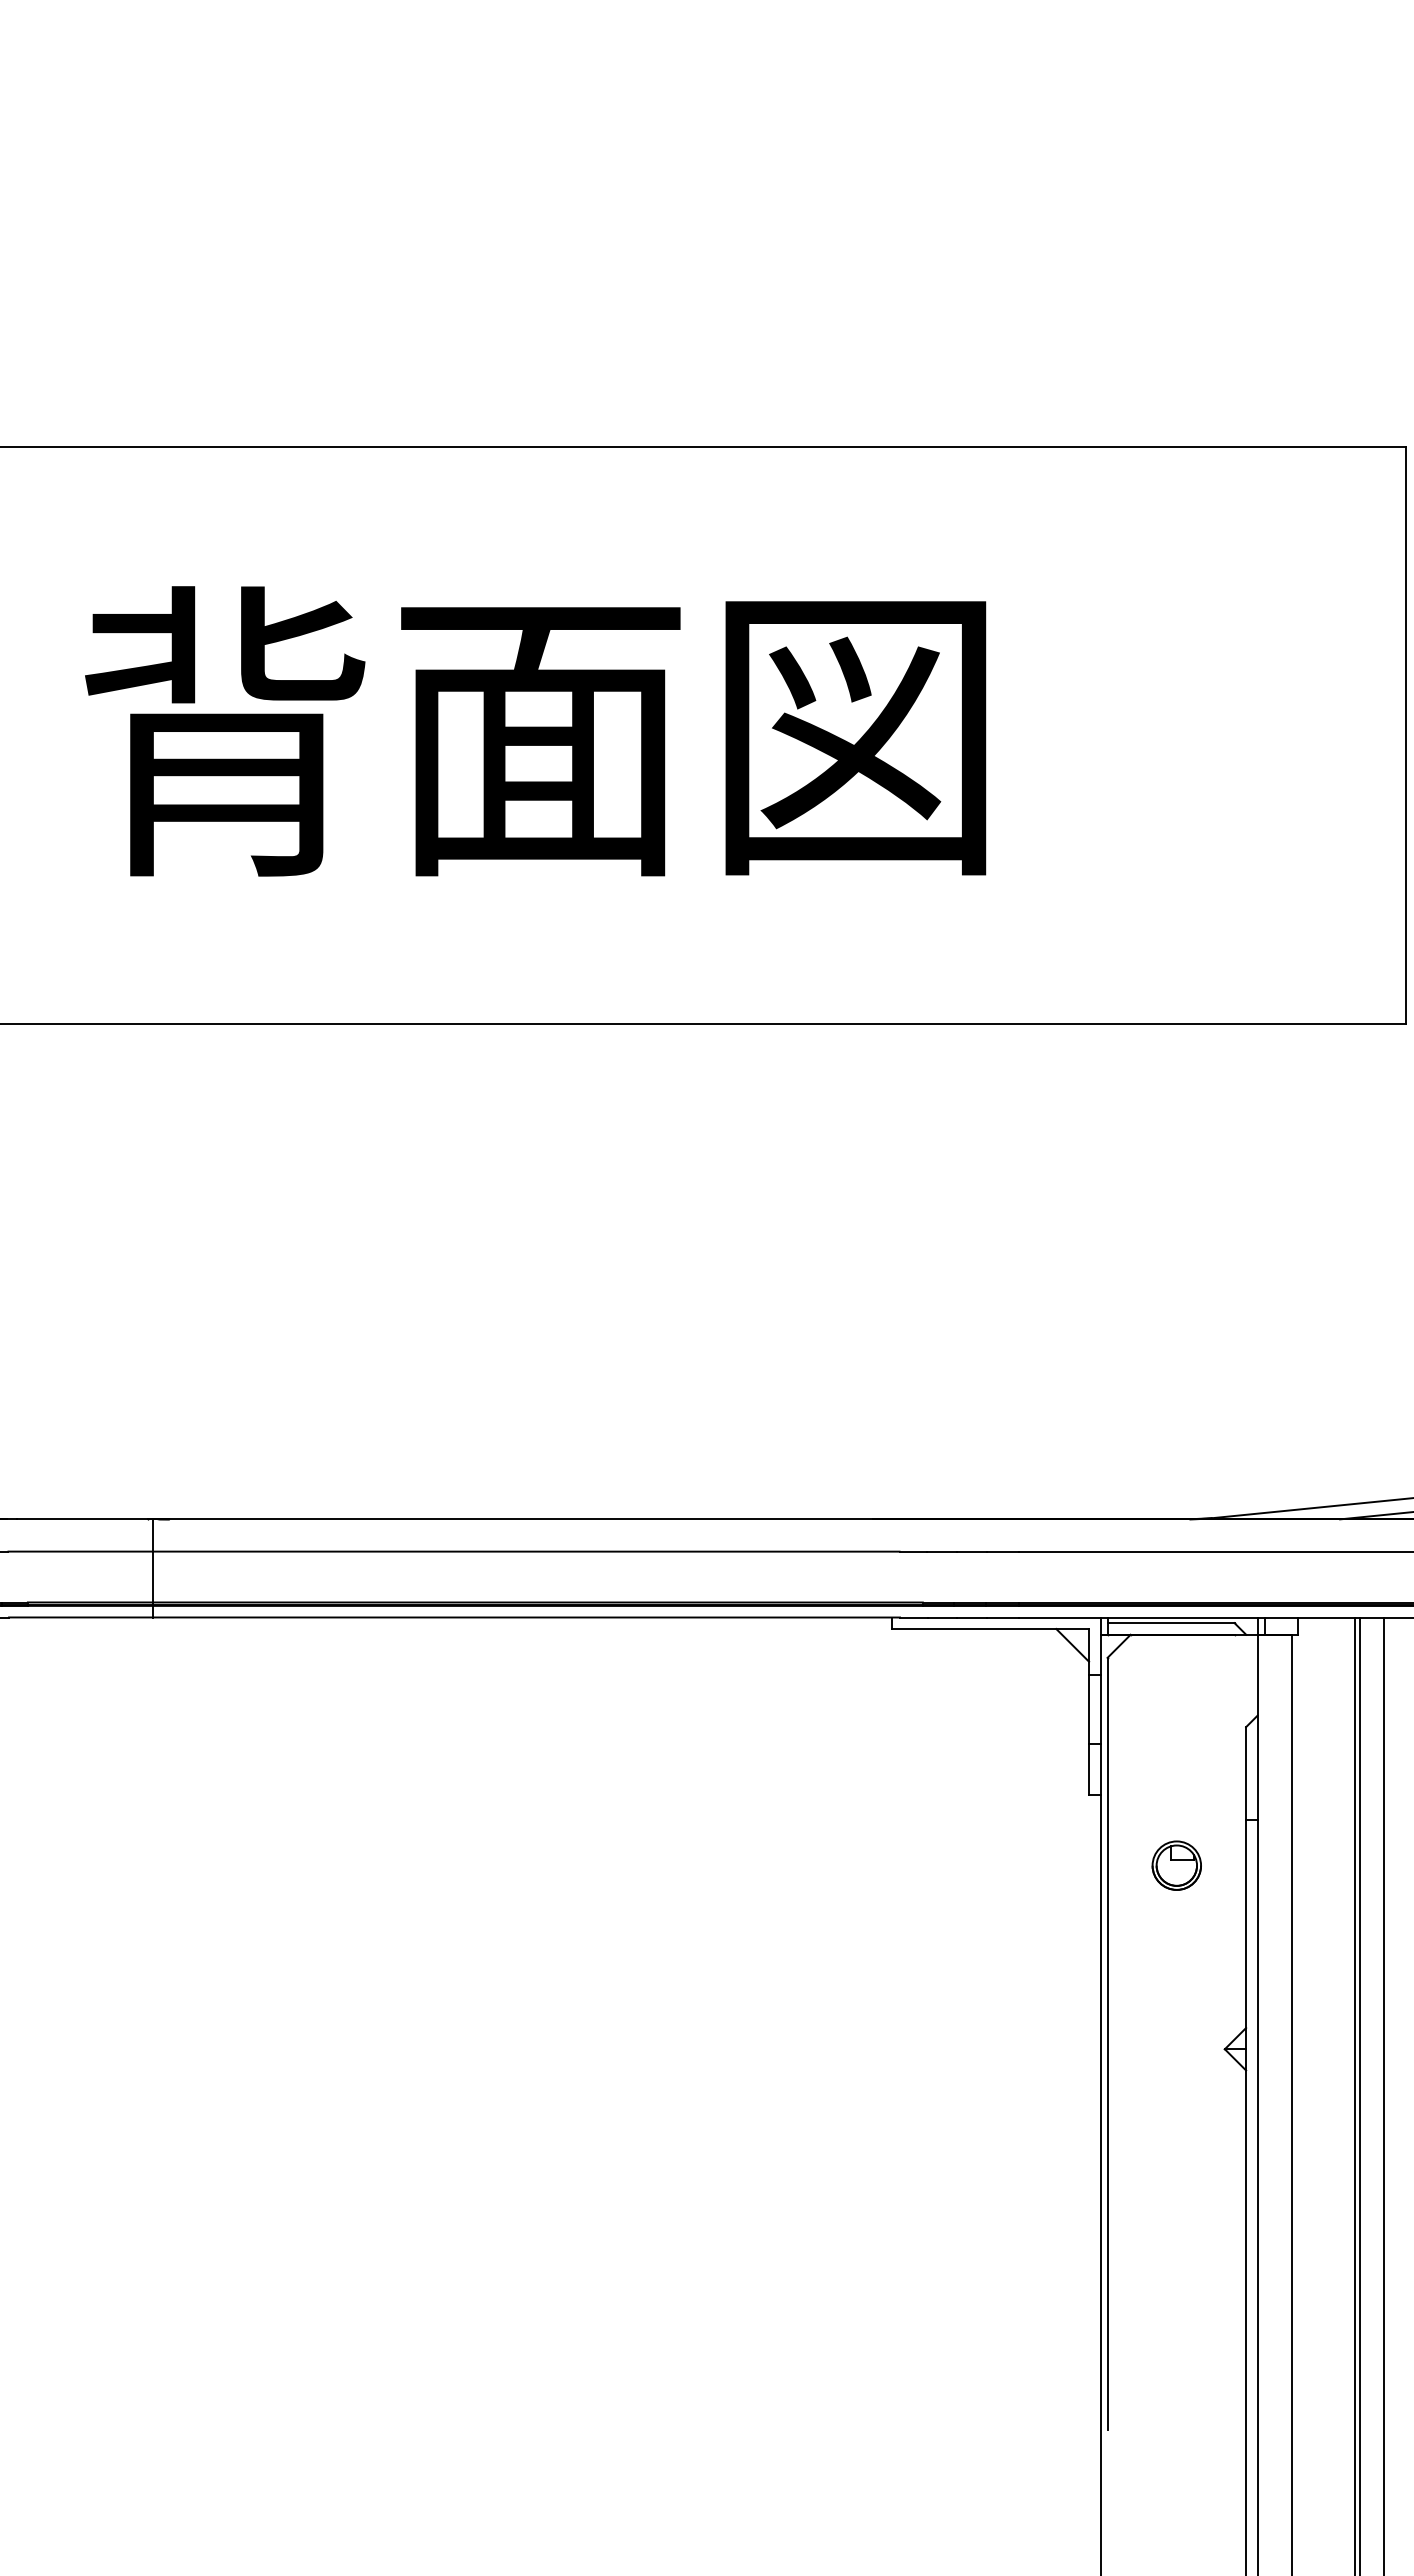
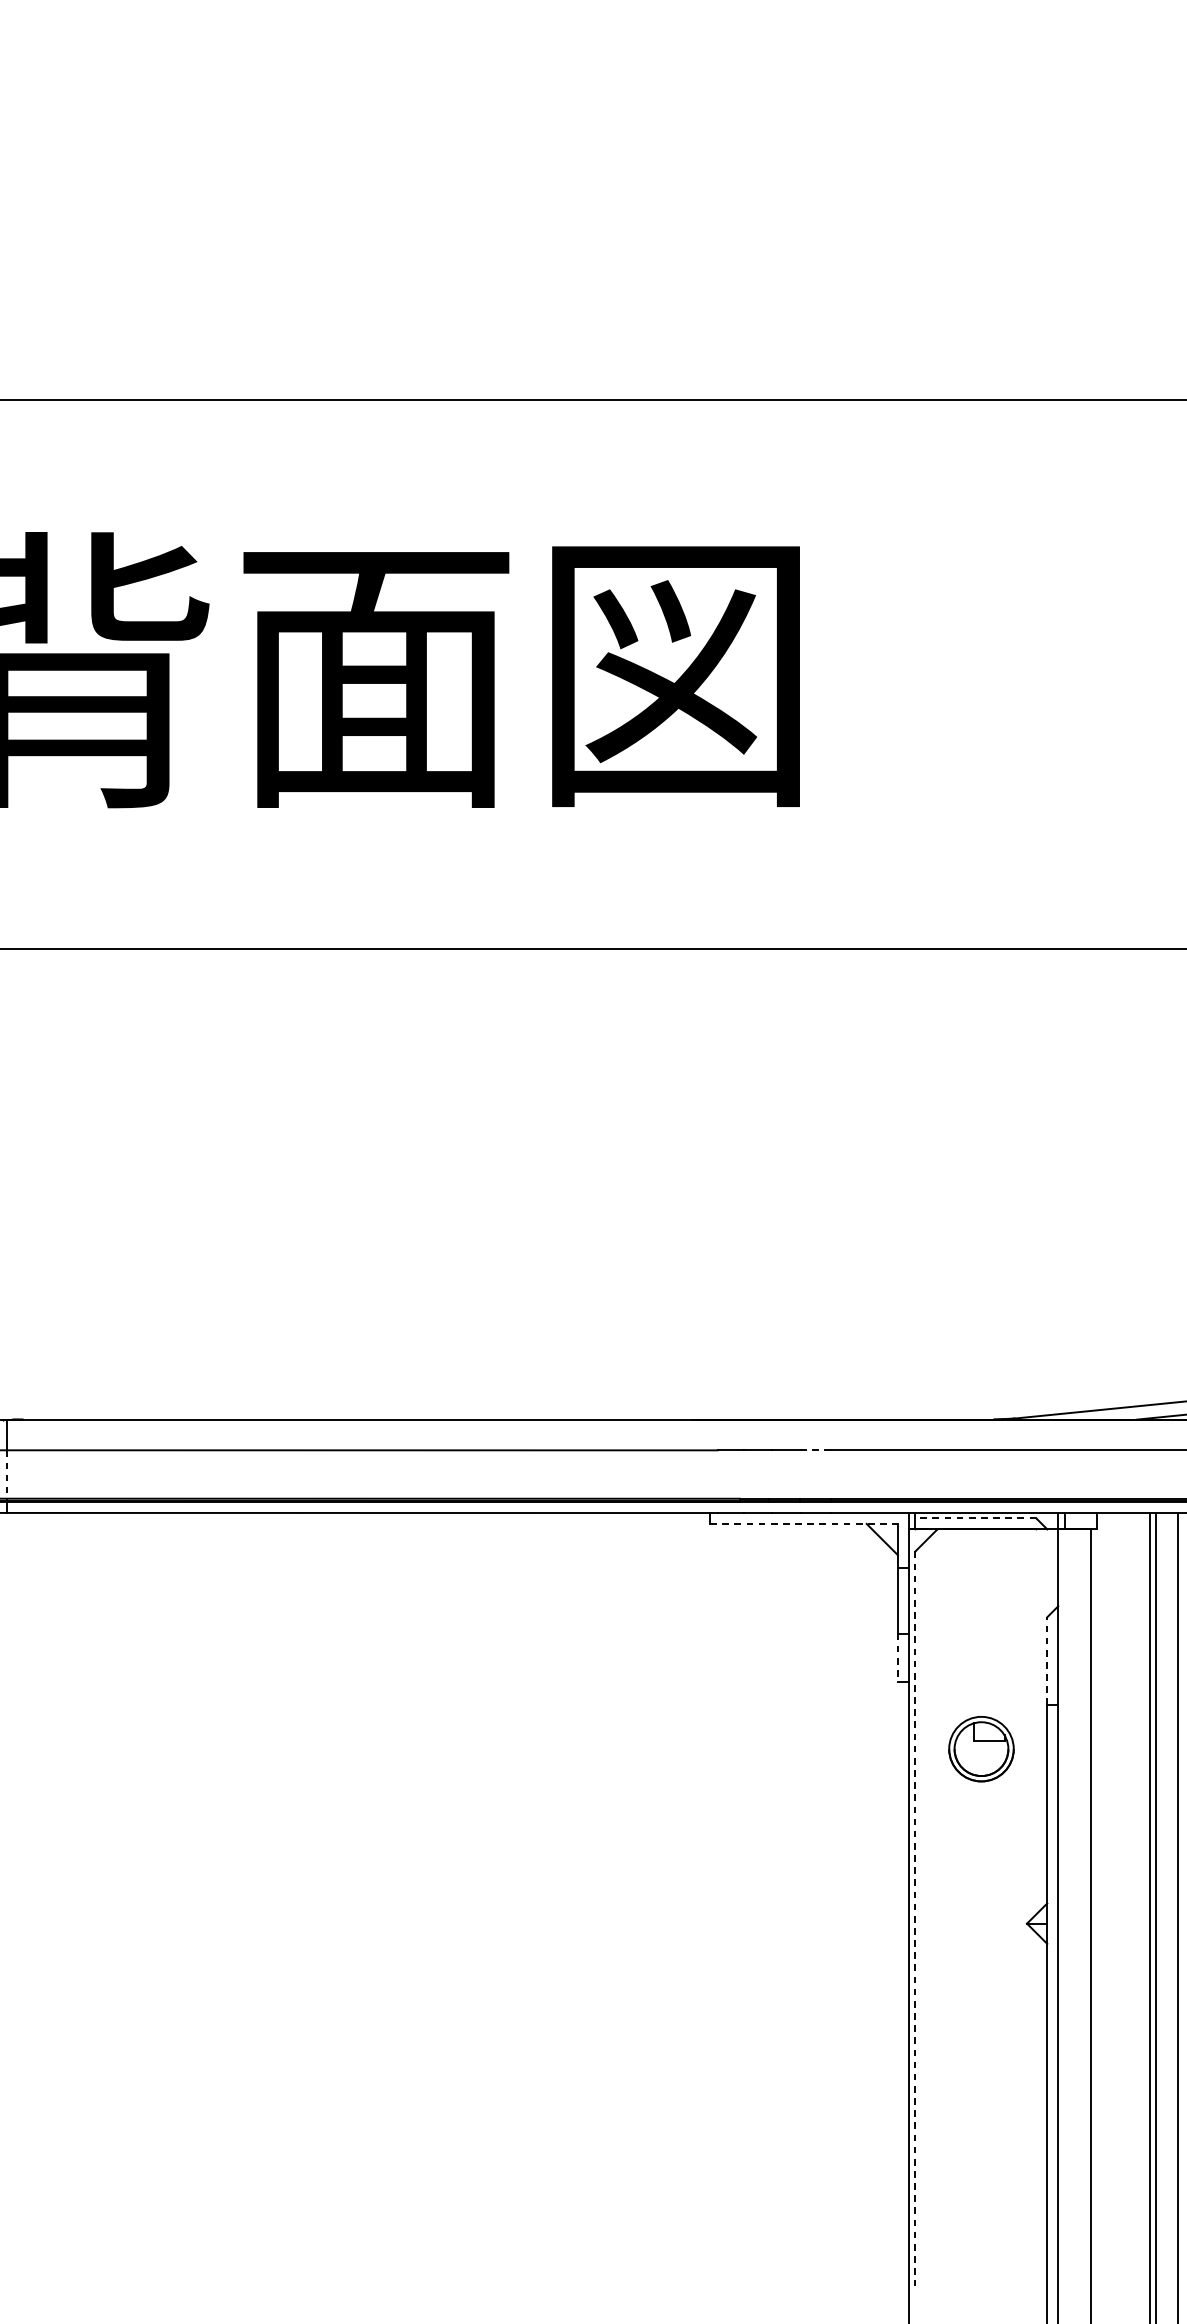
line: (1002, 1551) -> (815, 1450), solid -> dashed
line: (152, 1577) -> (7, 1474), solid -> dashed
line: (1171, 1623) -> (976, 1518), solid -> dashed
line: (990, 1629) -> (804, 1524), solid -> dashed
line: (1089, 1770) -> (898, 1658), solid -> dashed
line: (1246, 1772) -> (1047, 1660), solid -> dashed
part: (1176, 1865) -> (981, 1748), size x1.4
line: (1107, 2044) -> (915, 1919), solid -> dashed

